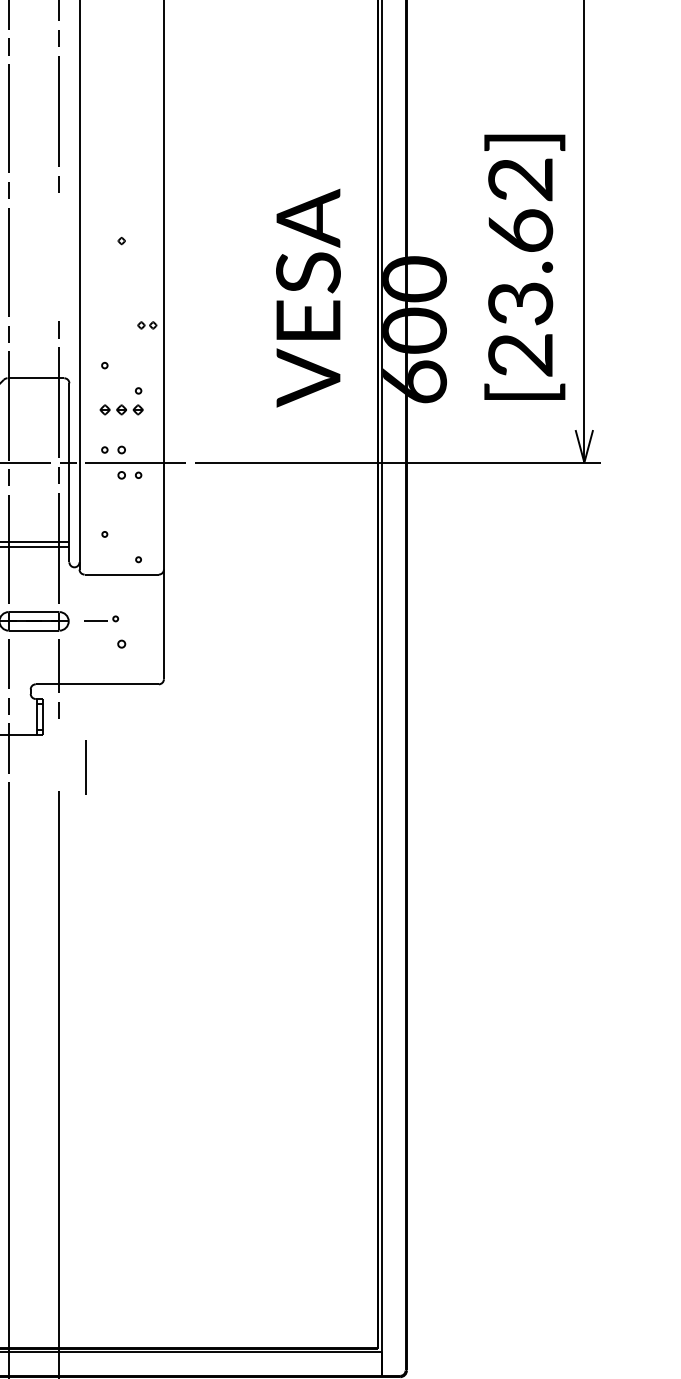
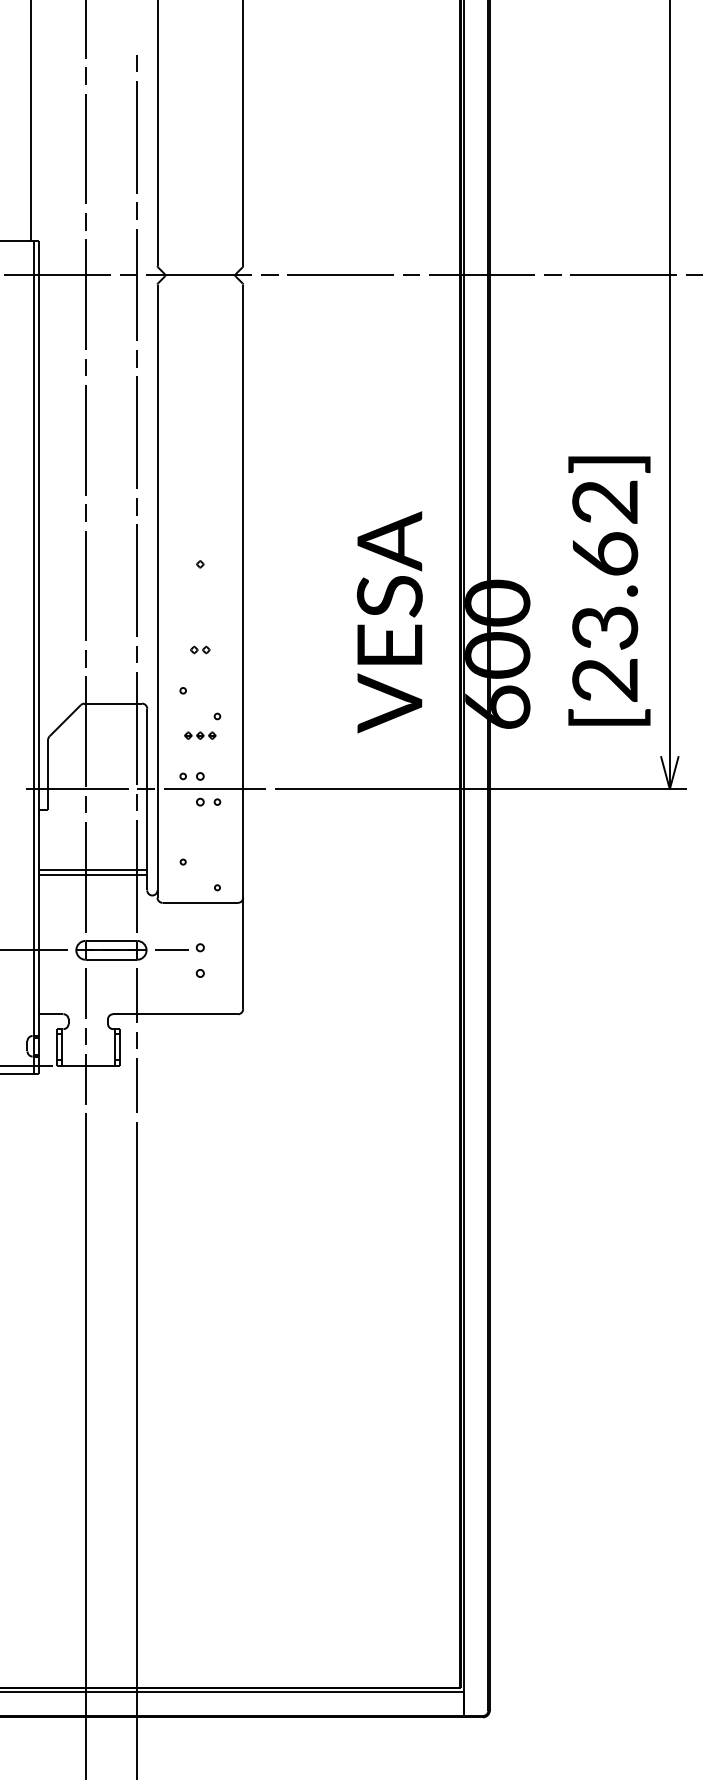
line: (58, 256) -> (136, 580), added
part: (147, 324) -> (200, 649), moved
part: (121, 409) -> (200, 735), size x0.71
part: (101, 618) -> (179, 947), size x1.43
line: (85, 767) -> (136, 1085), moved

